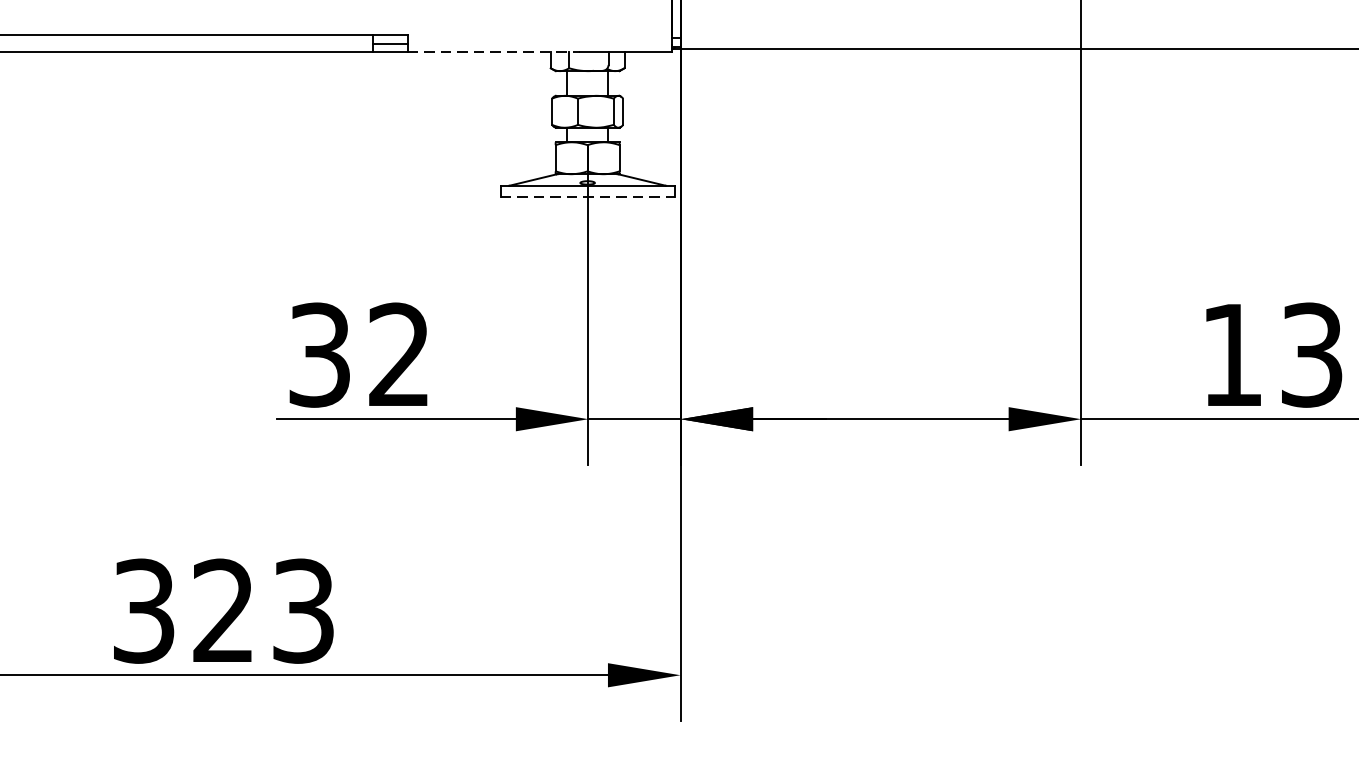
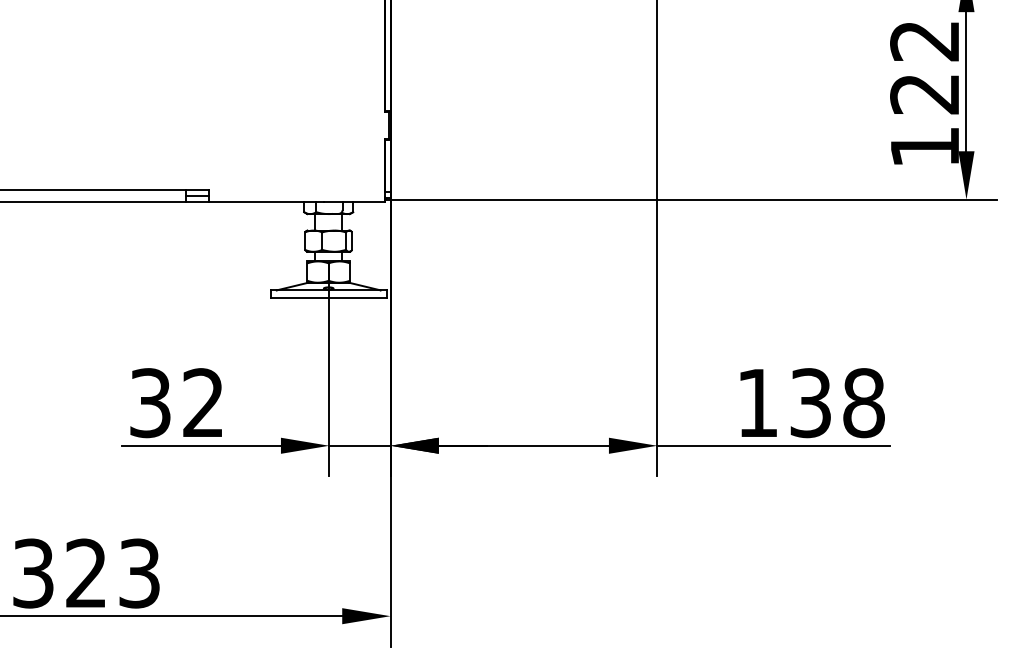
line: (494, 52) -> (266, 201), dashed -> solid
line: (587, 197) -> (328, 298), dashed -> solid

